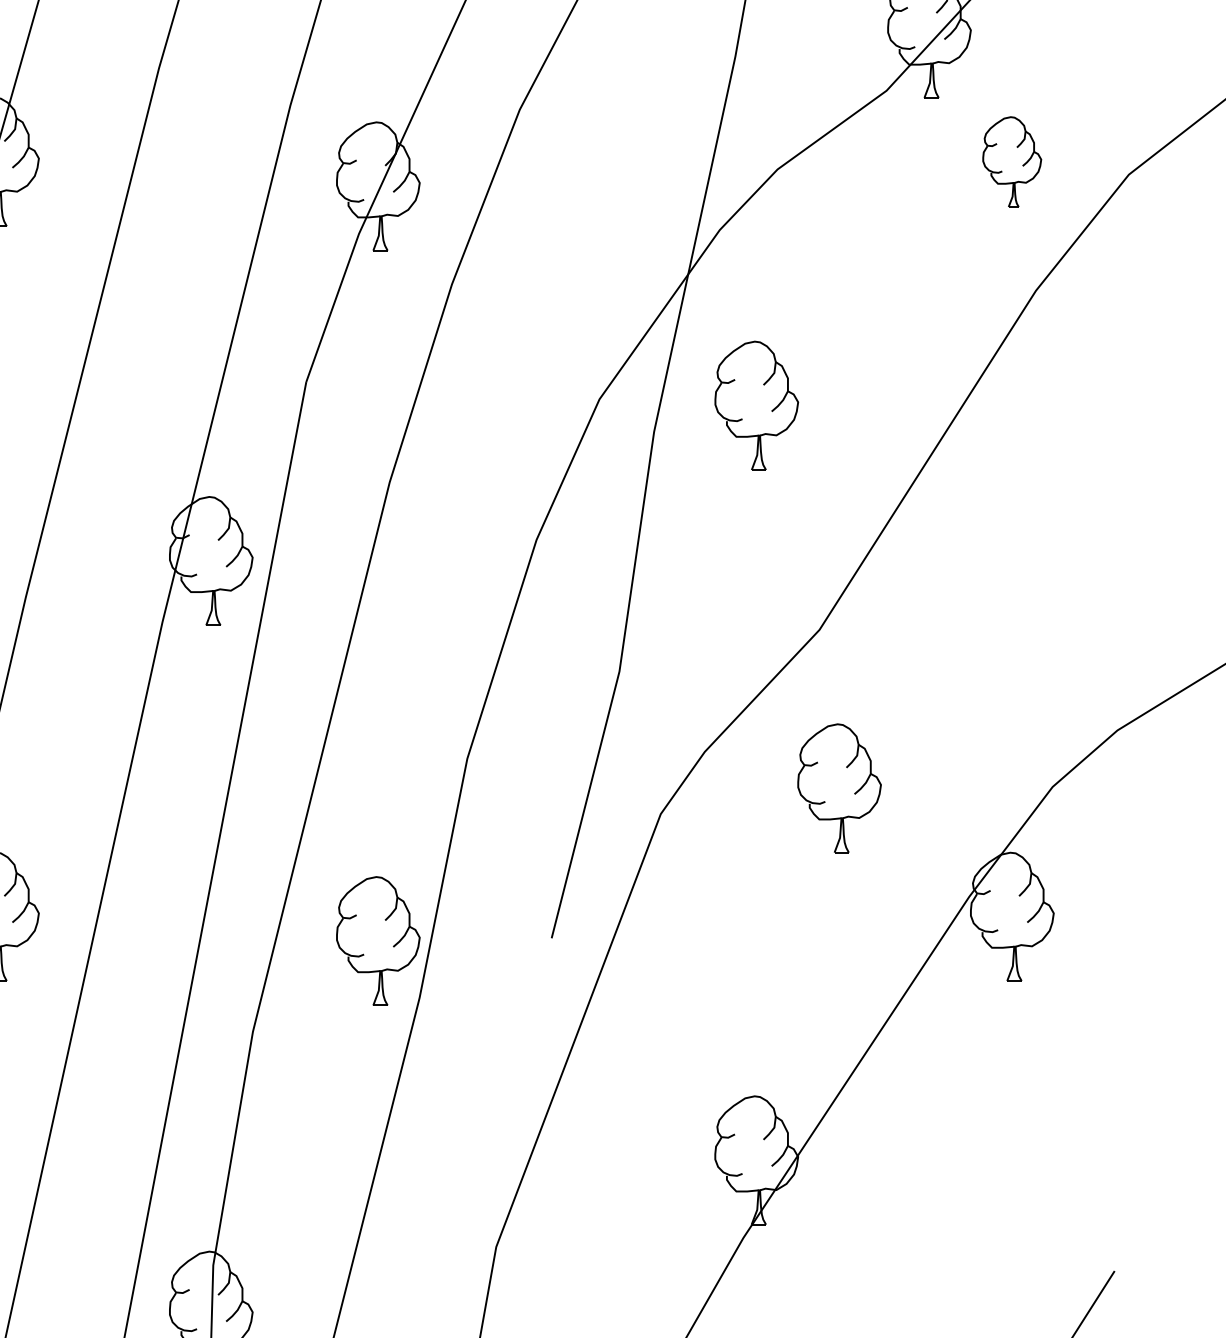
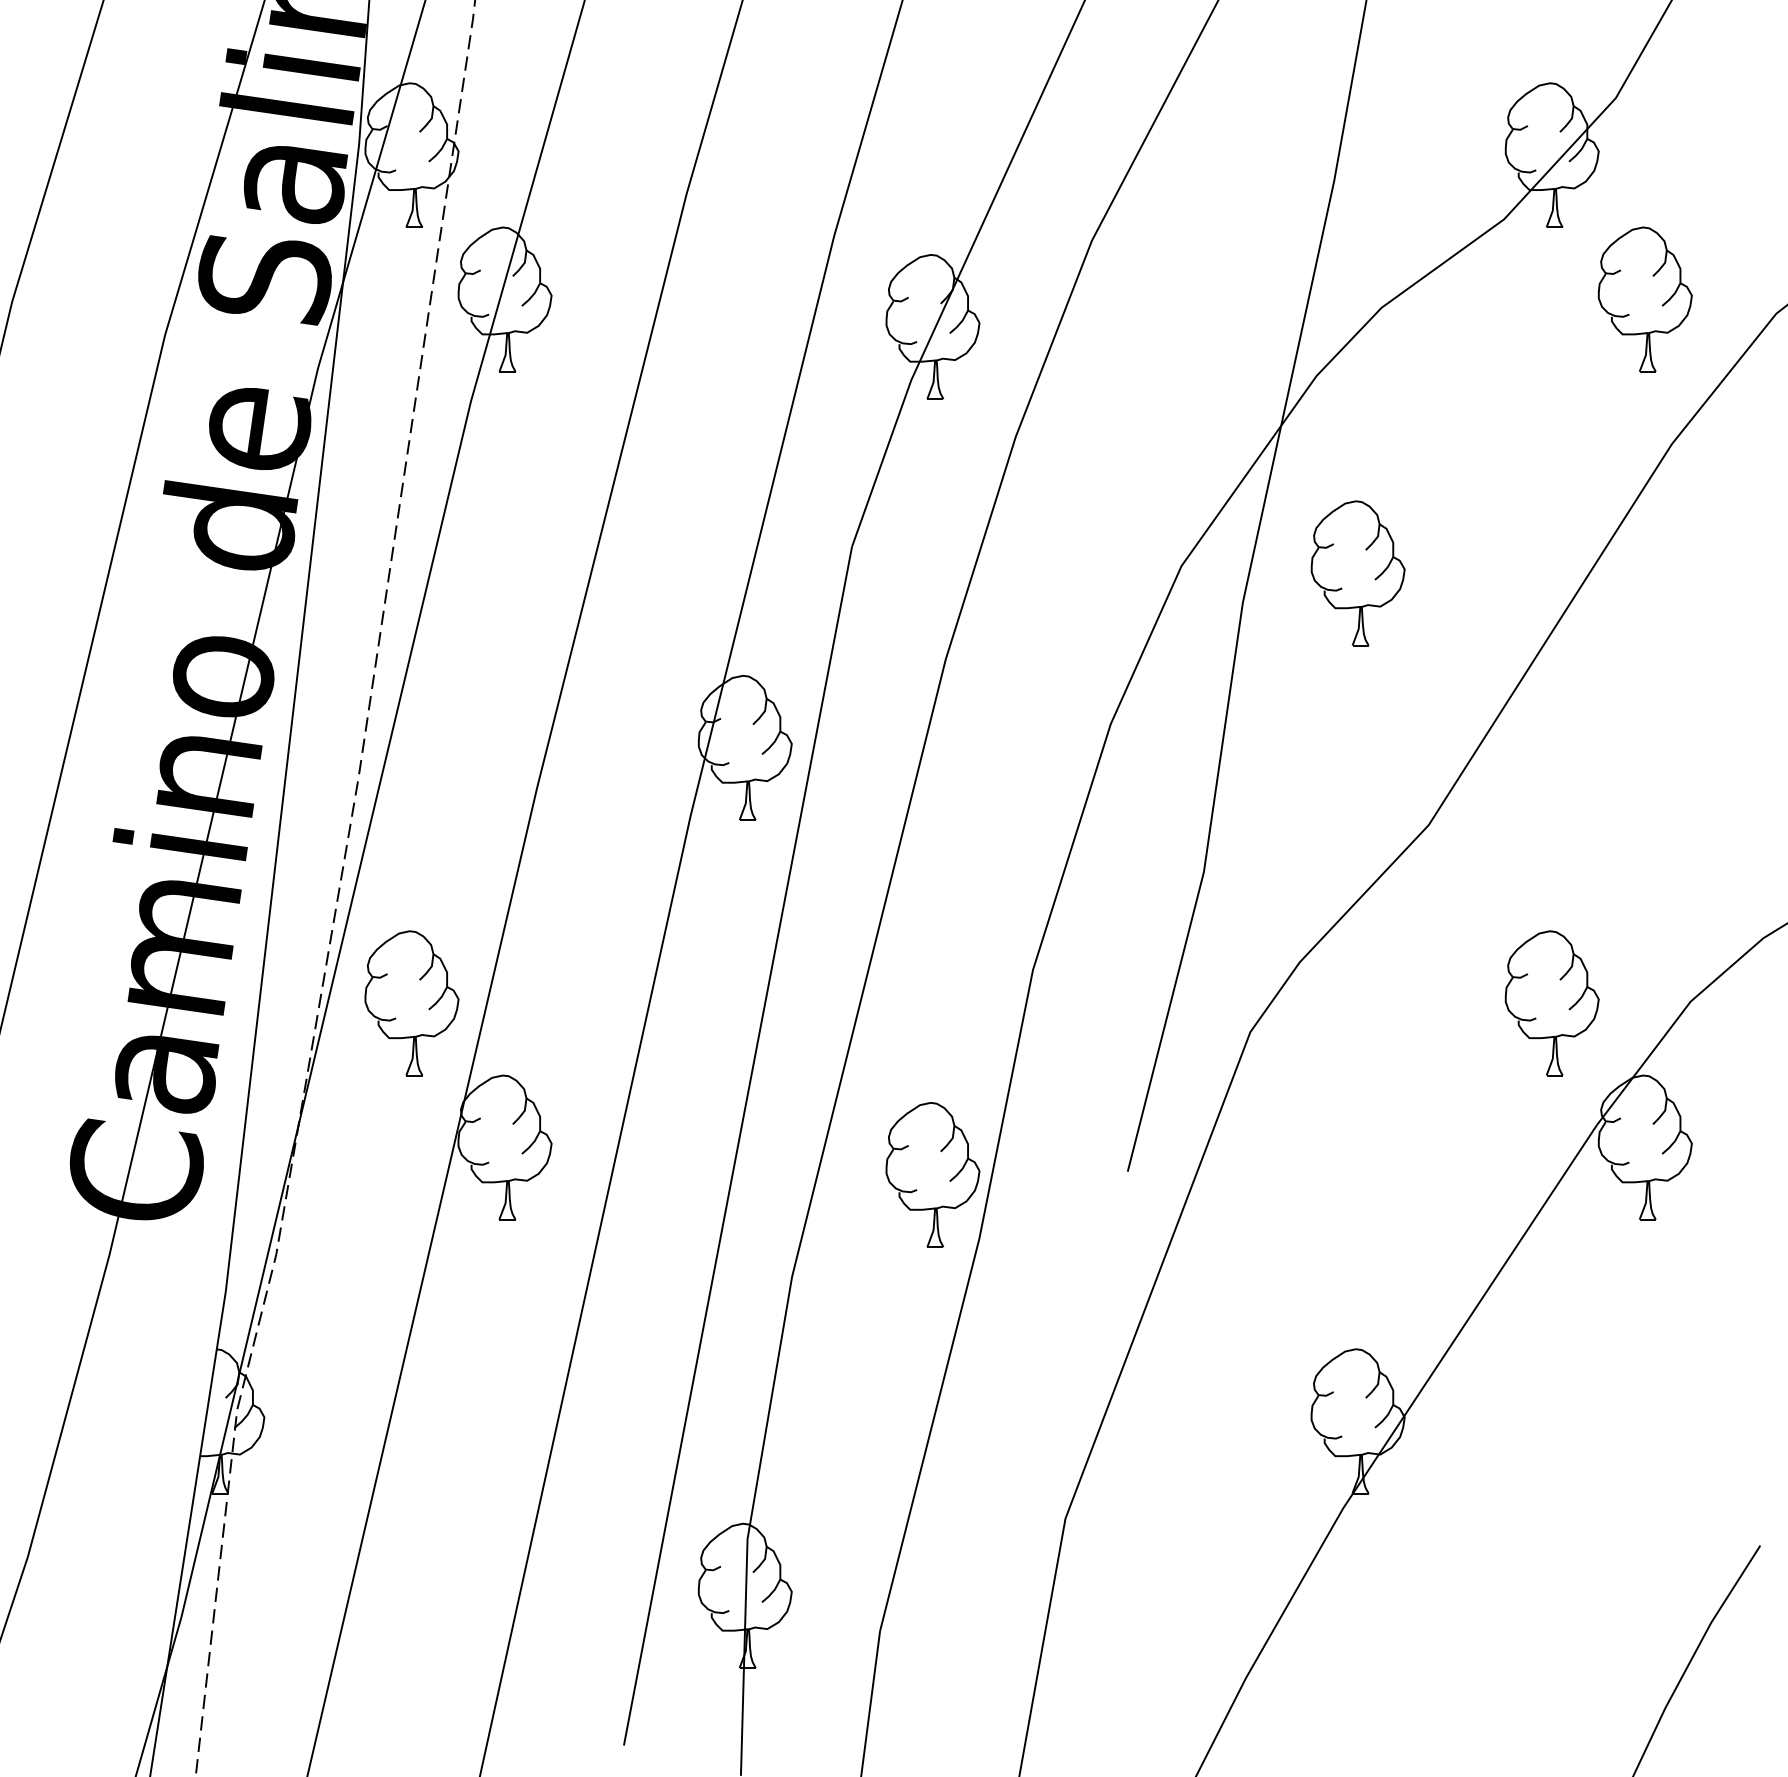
part: (1011, 162) -> (1644, 299), size x1.43
part: (838, 788) -> (1551, 1003), moved

